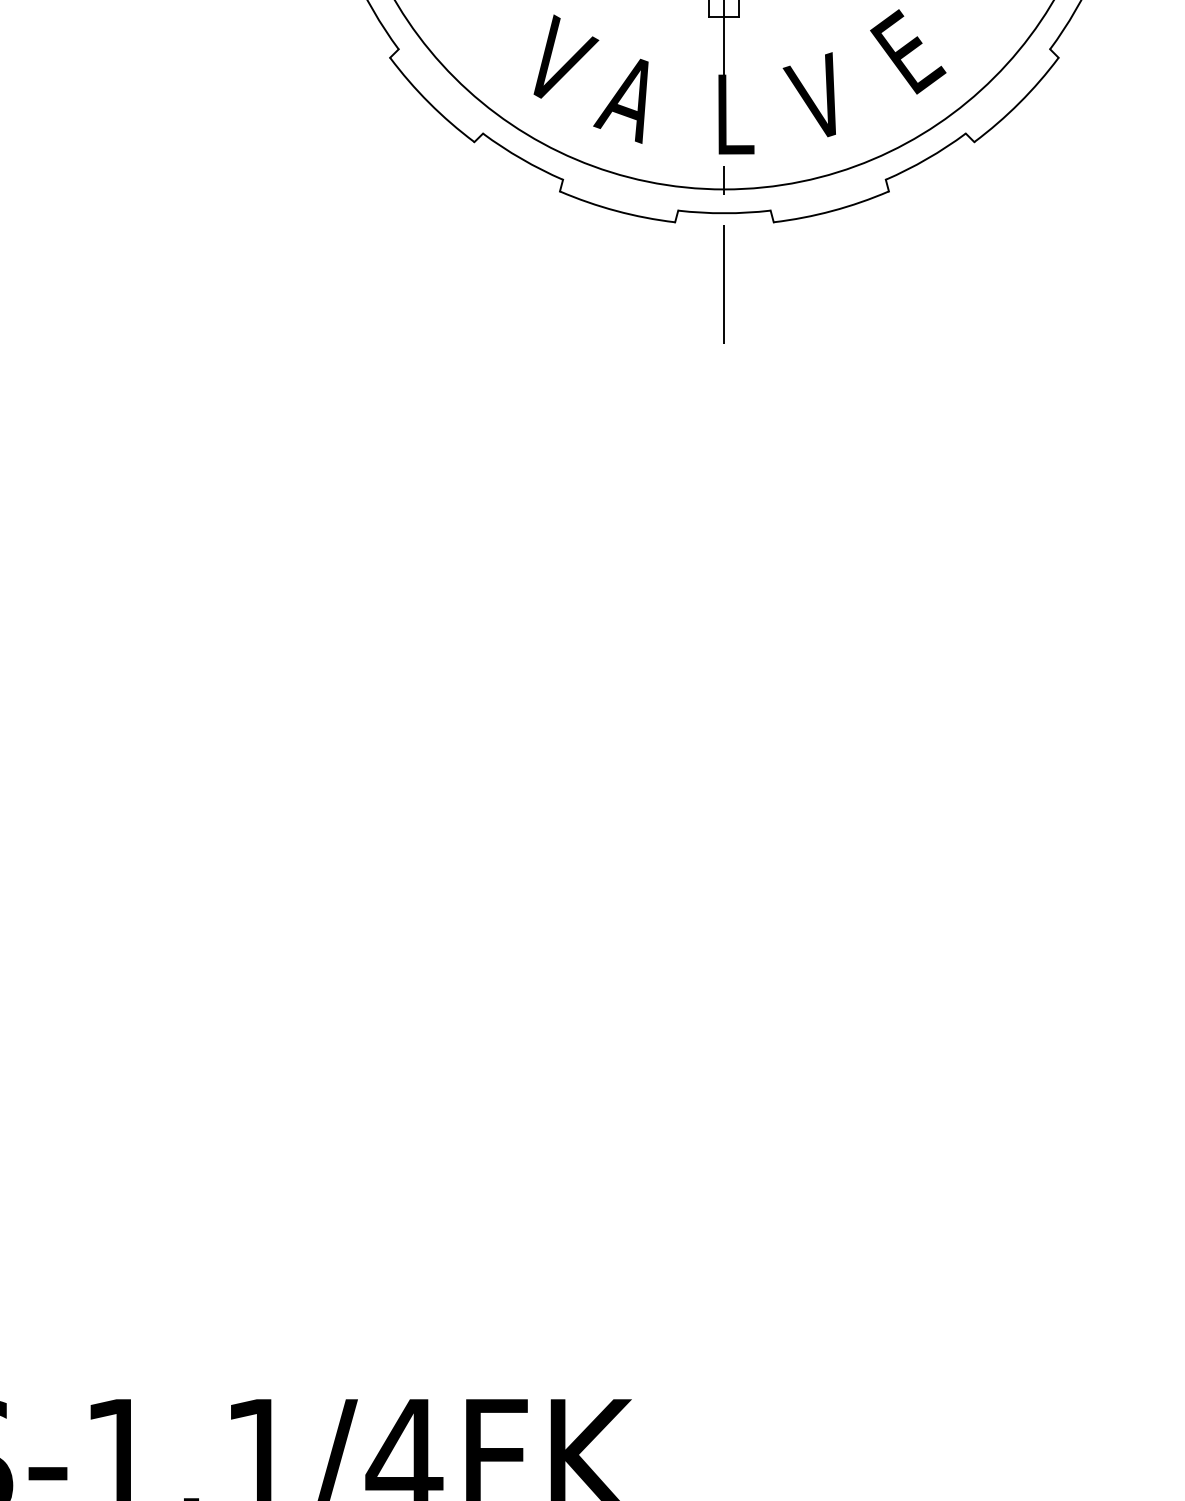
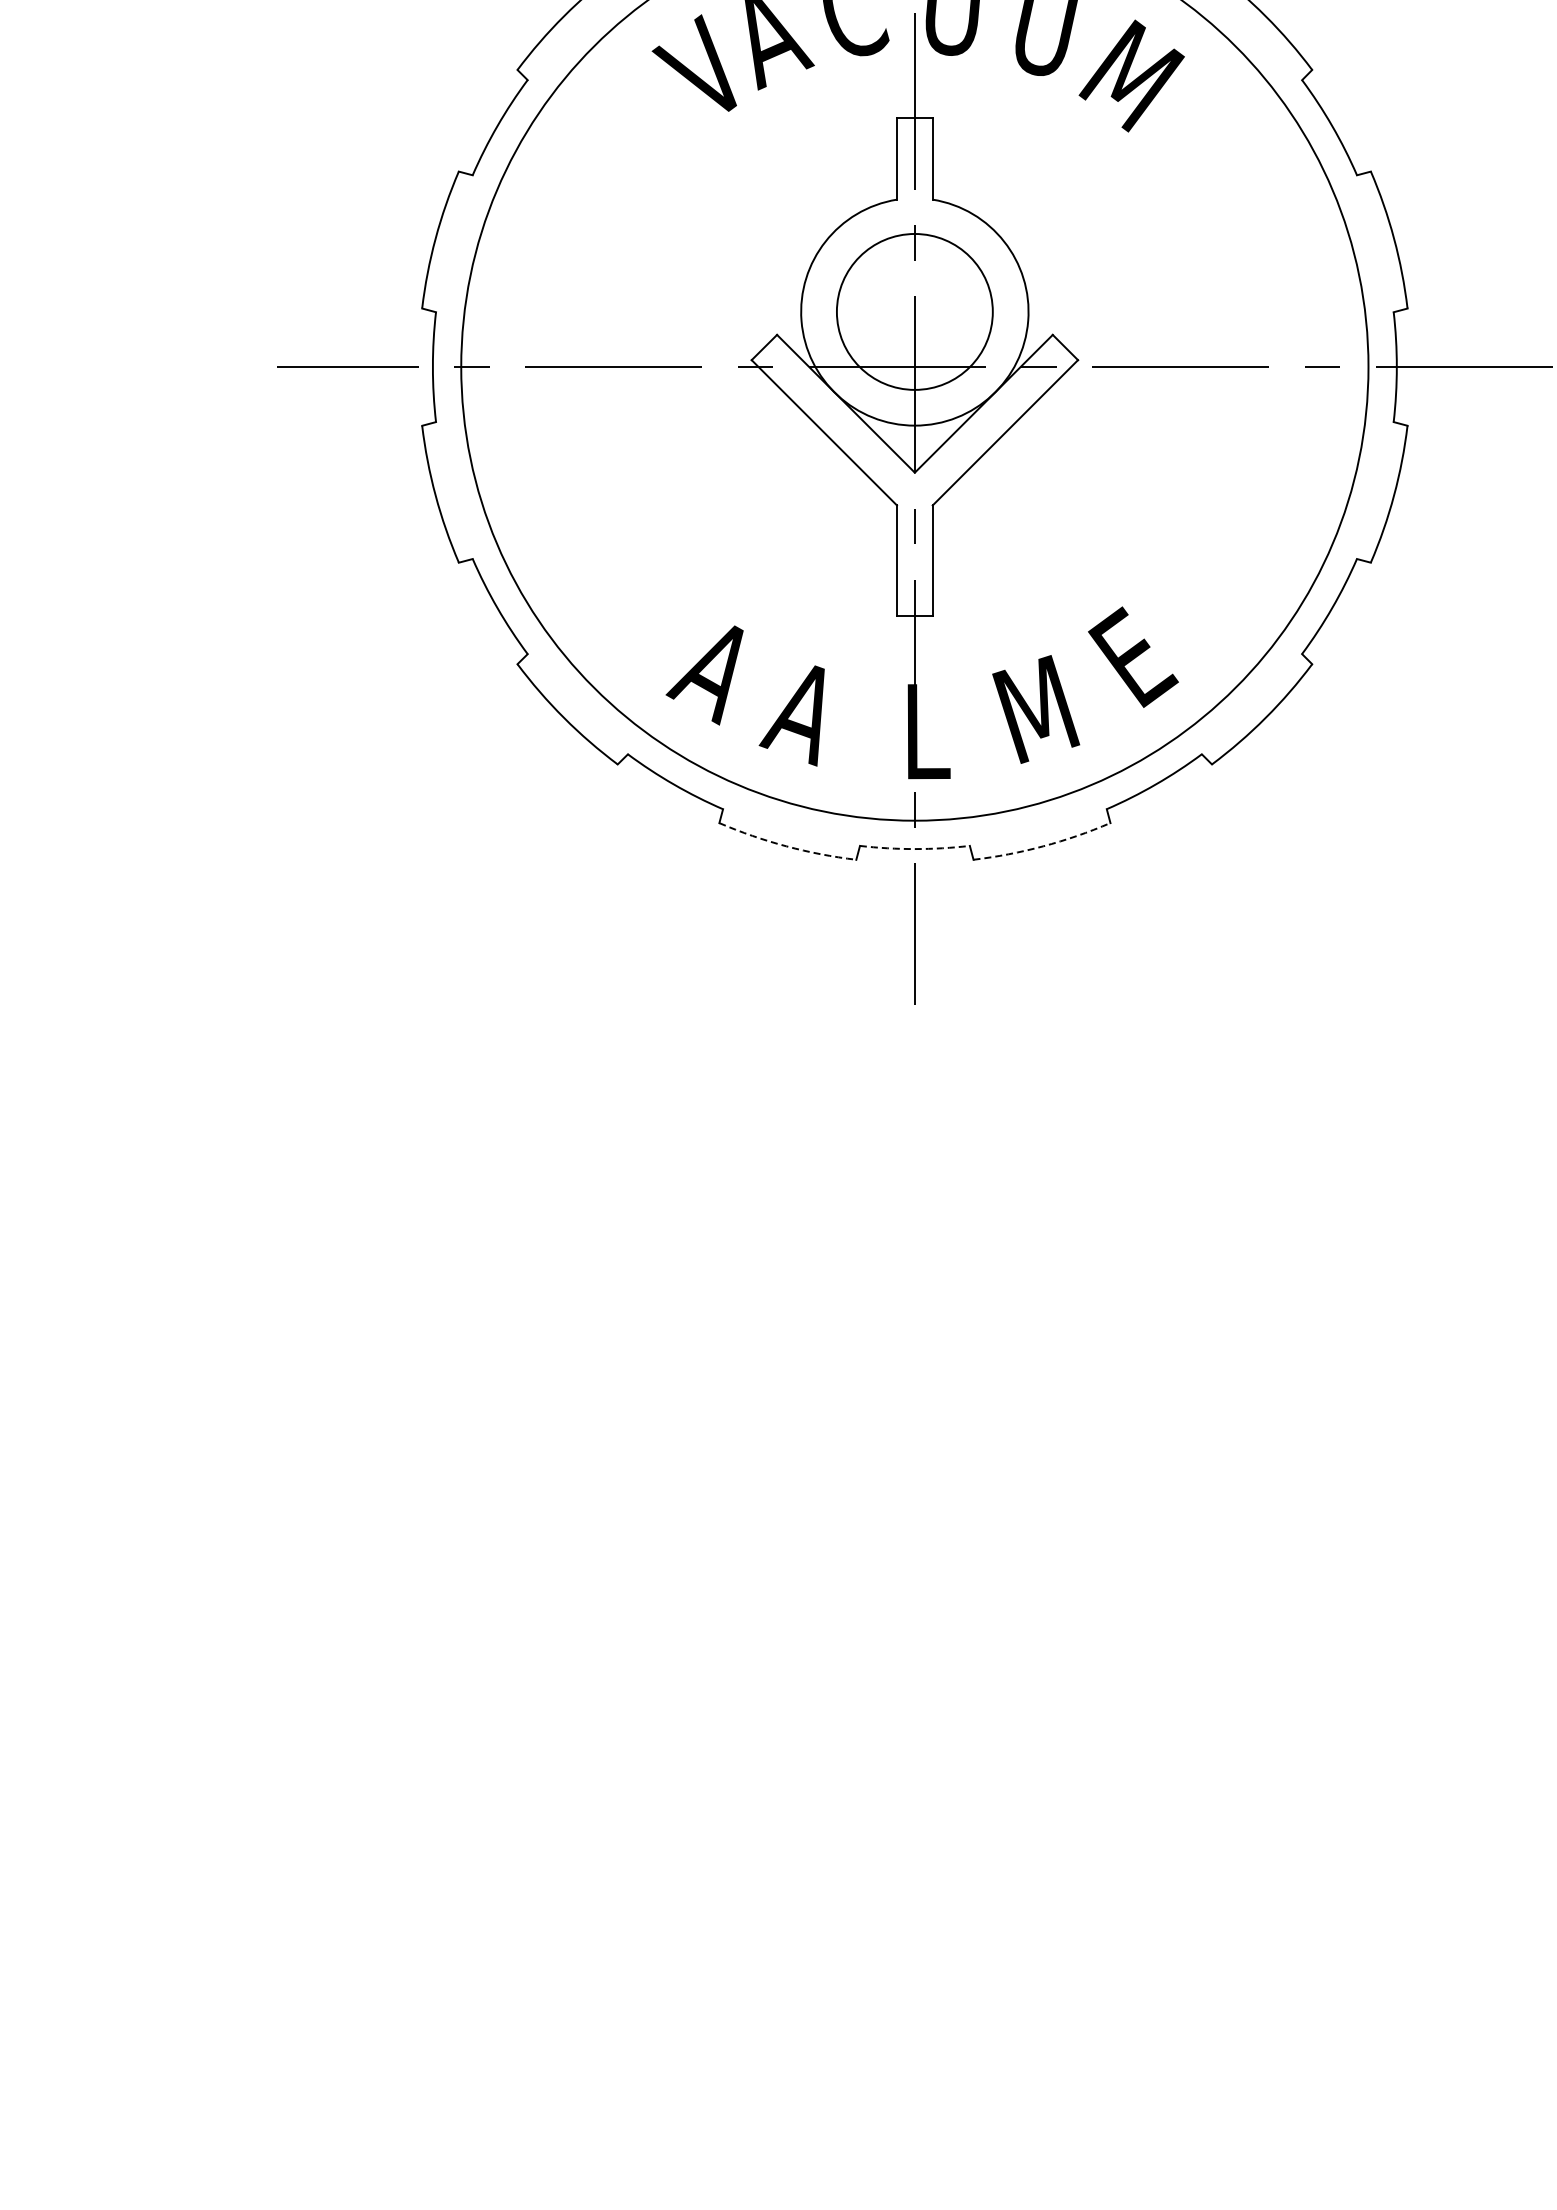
text: (556, 61) -> (715, 668), V -> A
text: (823, 95) -> (1032, 709), V -> M
arc: (616, 211) -> (786, 846), solid -> dashed
arc: (832, 211) -> (1043, 846), solid -> dashed
arc: (724, 213) -> (914, 849), solid -> dashed

